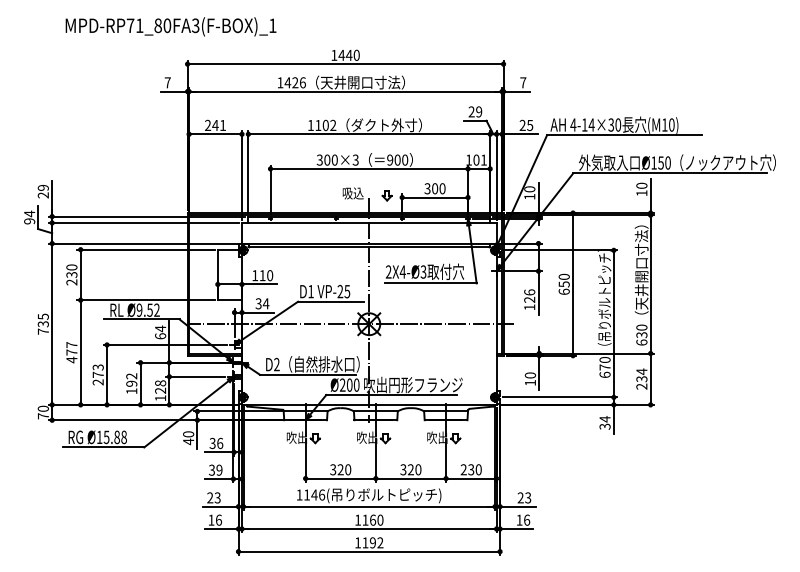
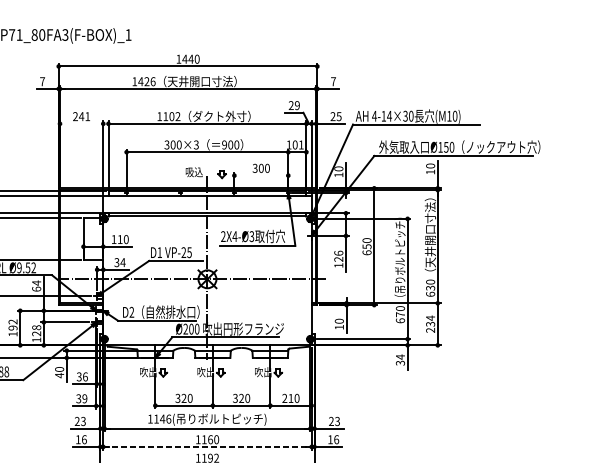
line: (215, 134) -> (81, 124), removed
line: (435, 197) -> (261, 175), removed
text: (471, 469) -> (291, 398), 230 -> 210
line: (369, 529) -> (207, 447), solid -> dashed

